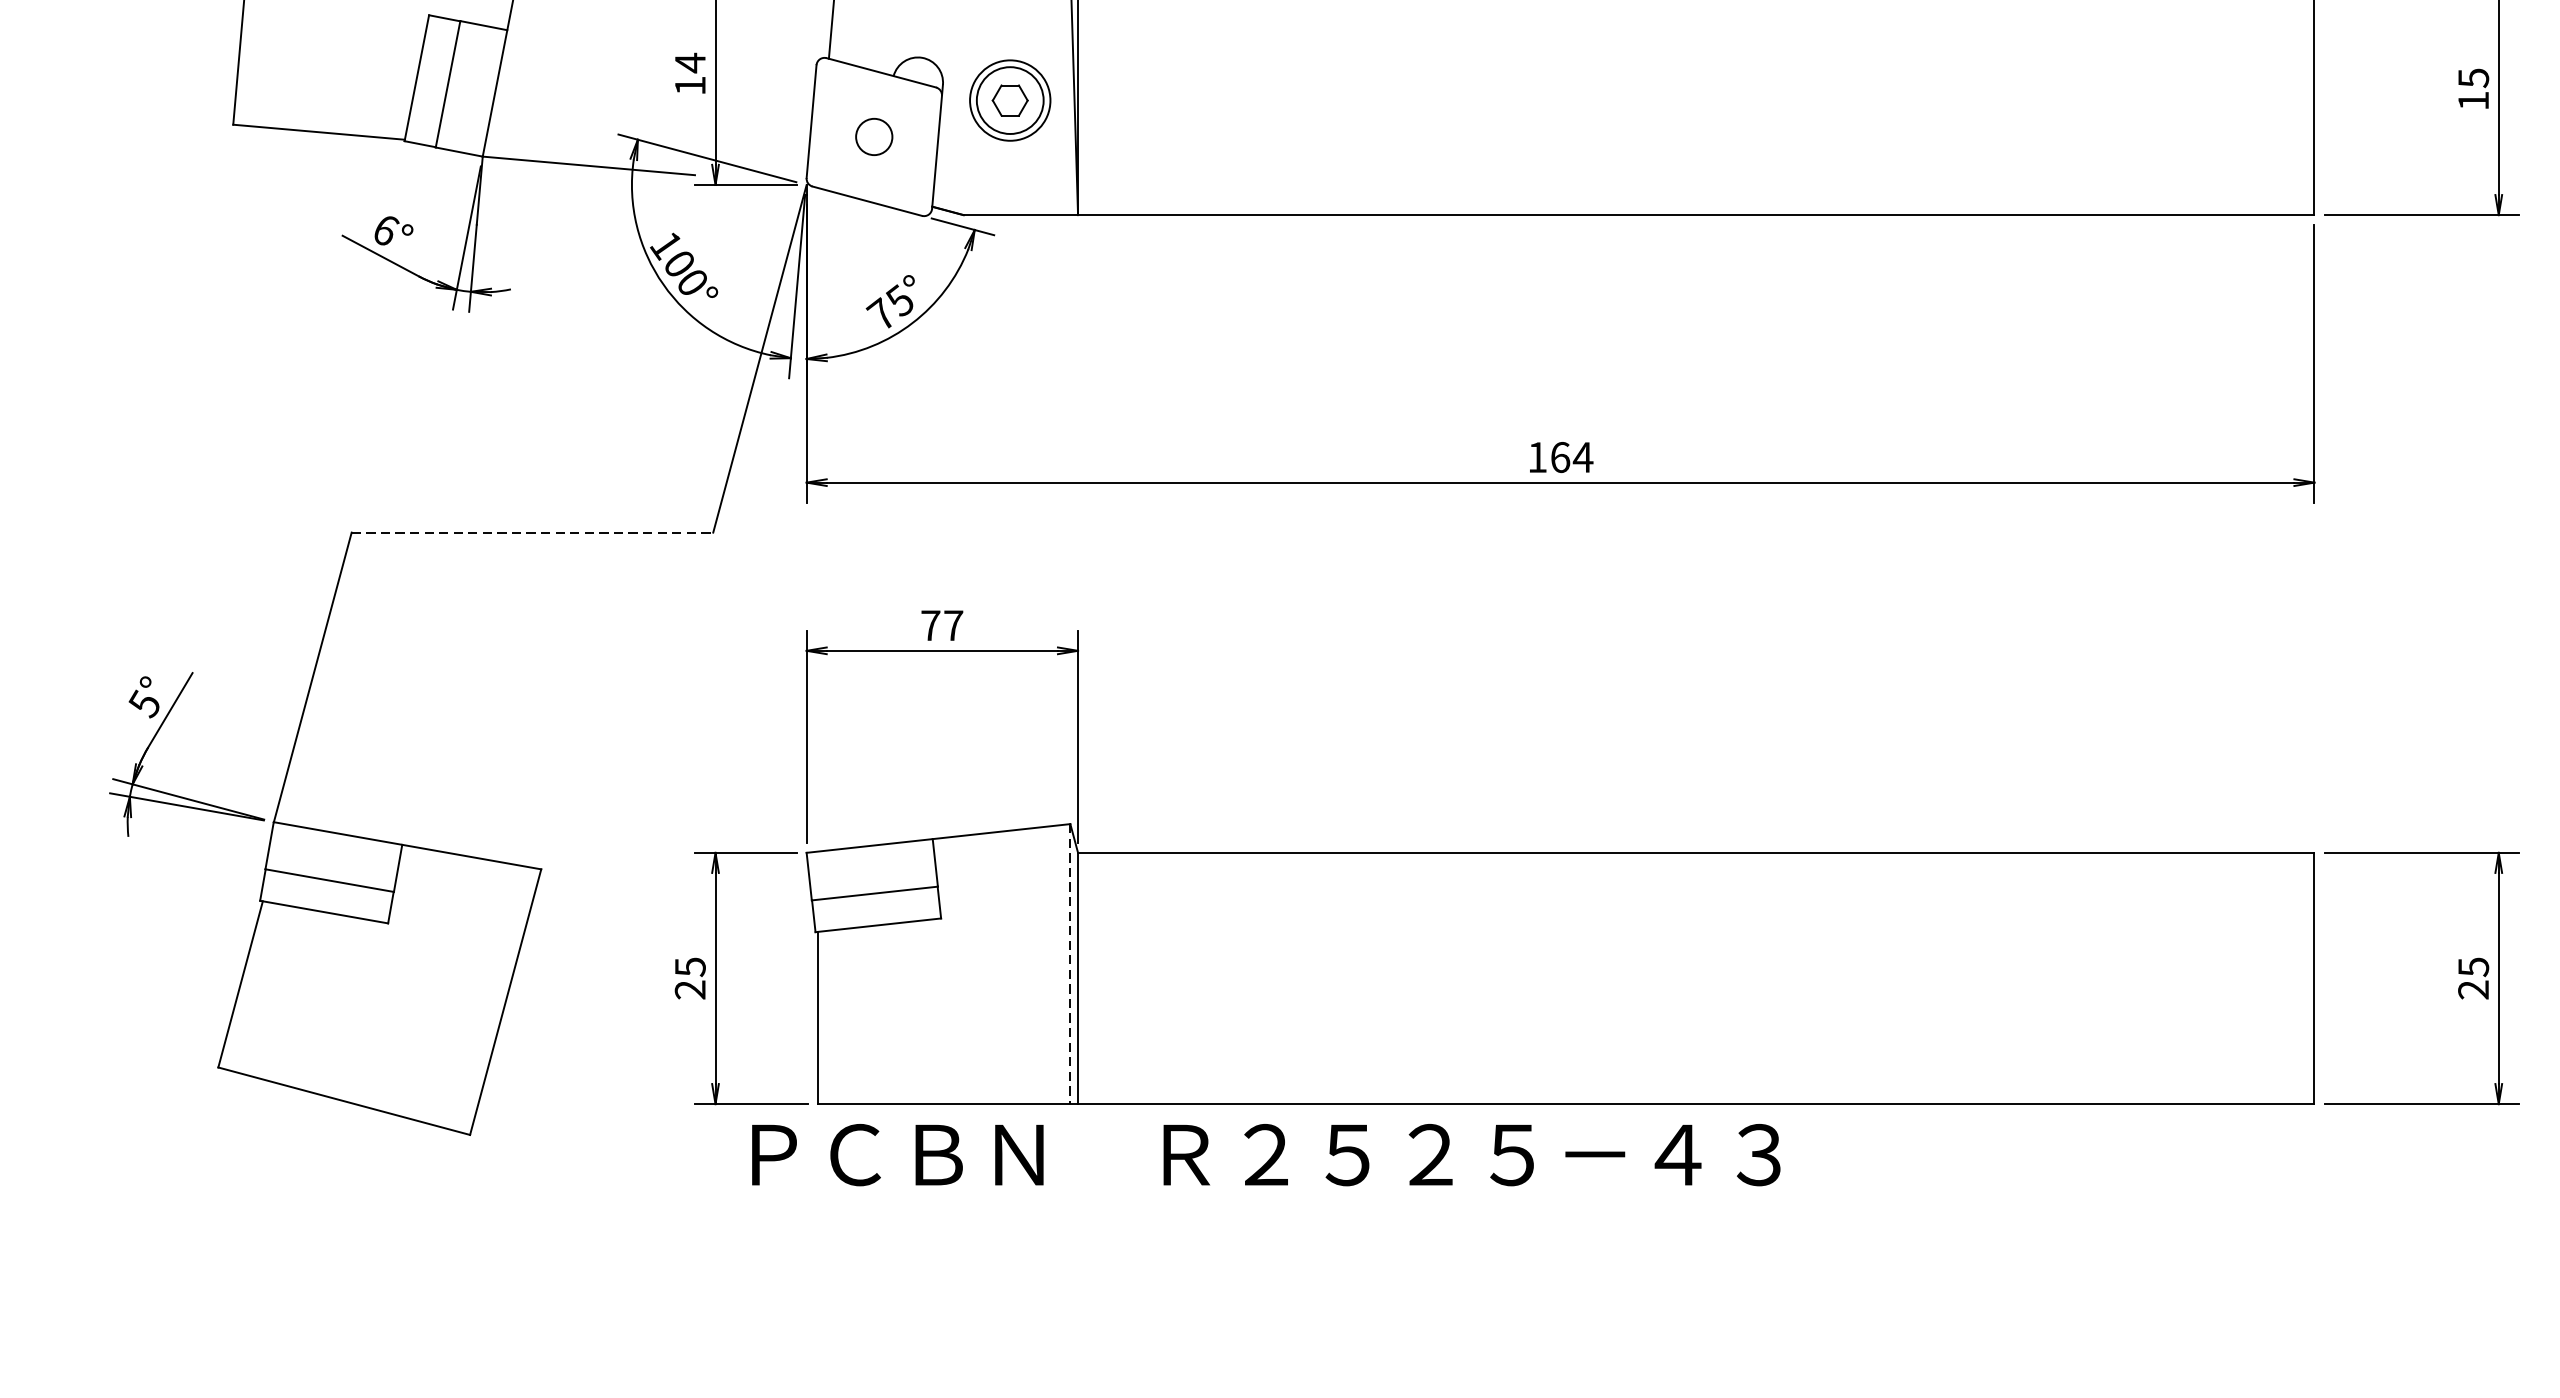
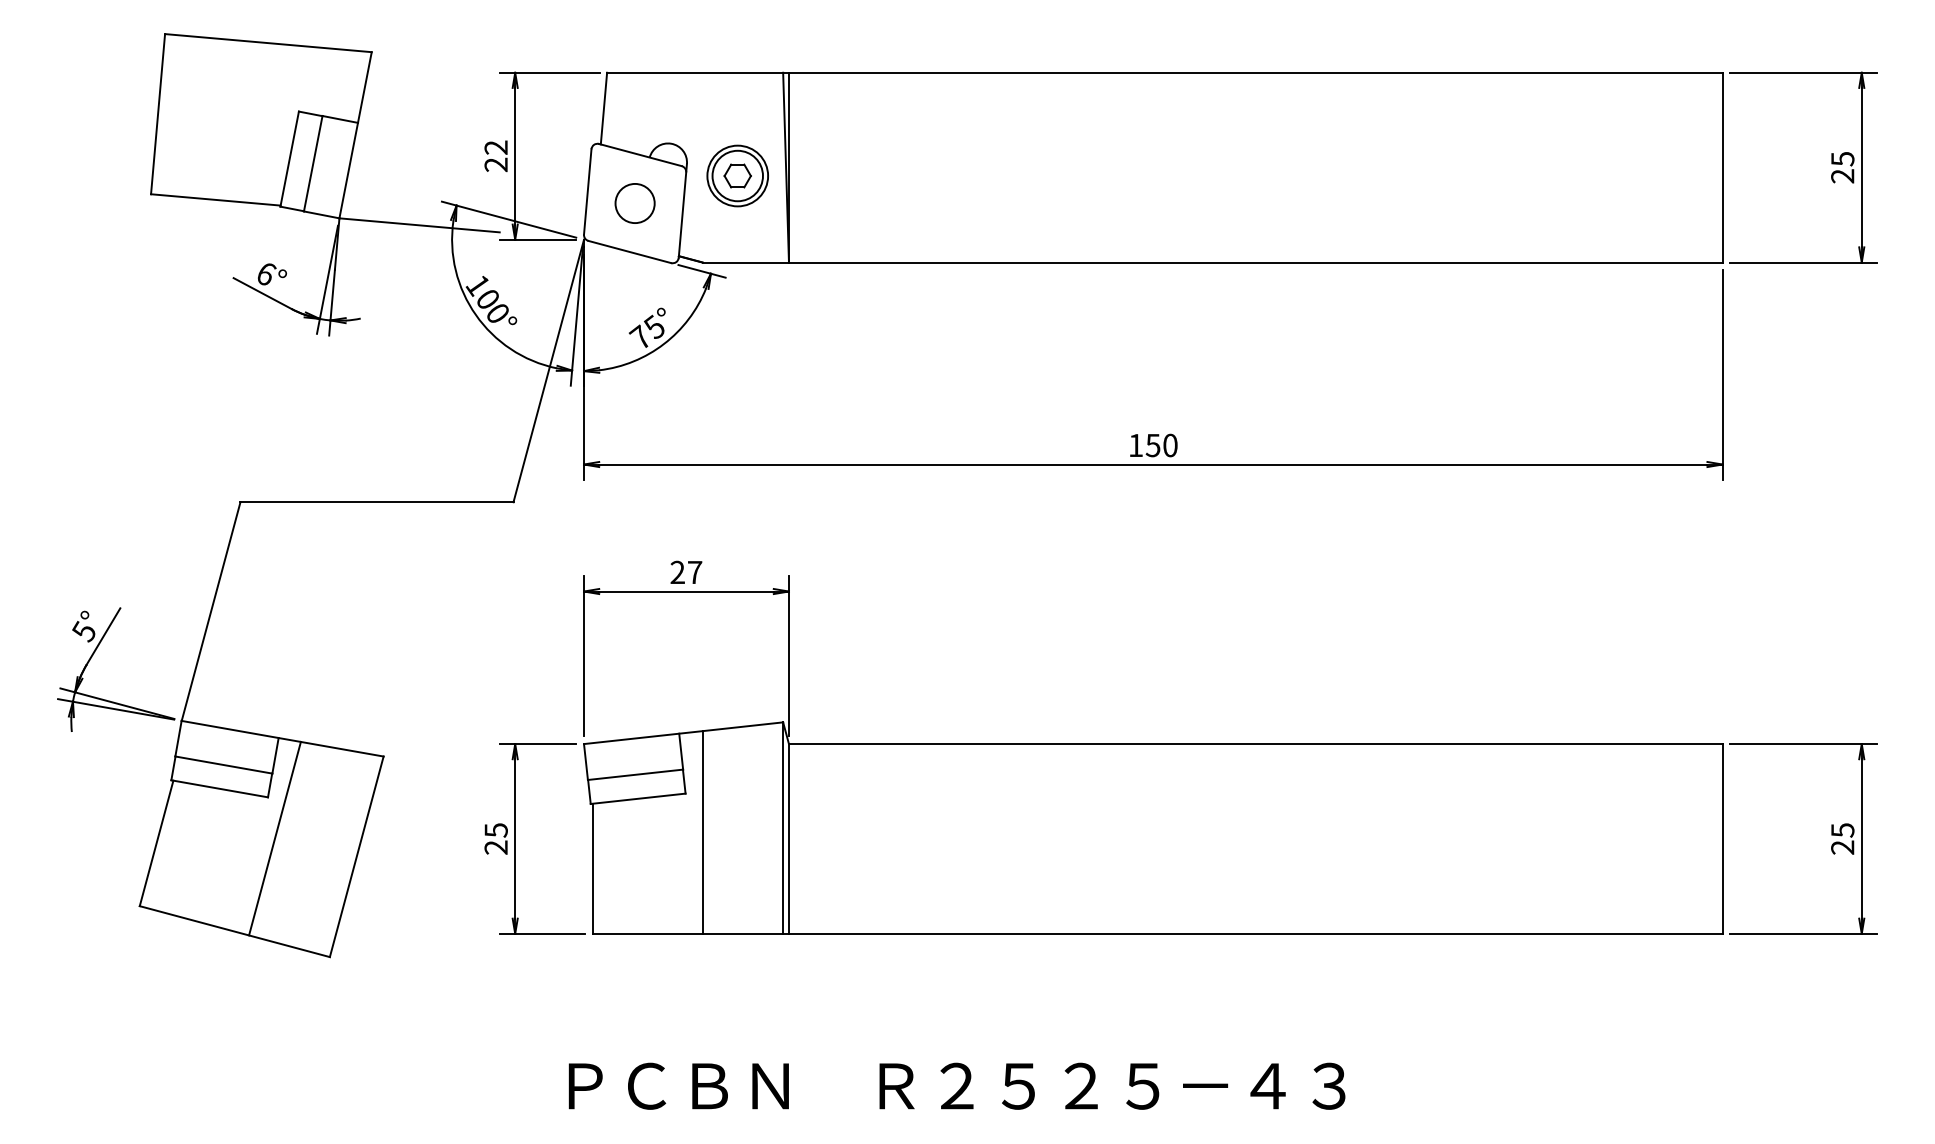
text: (689, 74) -> (495, 156), 14 -> 22
text: (2473, 101) -> (1842, 176), 15 -> 25
circle: (873, 136) -> (634, 203), size x1.43
text: (1571, 457) -> (1161, 445), 164 -> 150
line: (531, 532) -> (376, 502), dashed -> solid
text: (930, 624) -> (677, 571), 77 -> 27
line: (1070, 964) -> (783, 828), dashed -> solid
line: (963, 969) -> (702, 832), added
line: (396, 977) -> (274, 838), added
text: (1265, 1154) -> (956, 1085), moved

